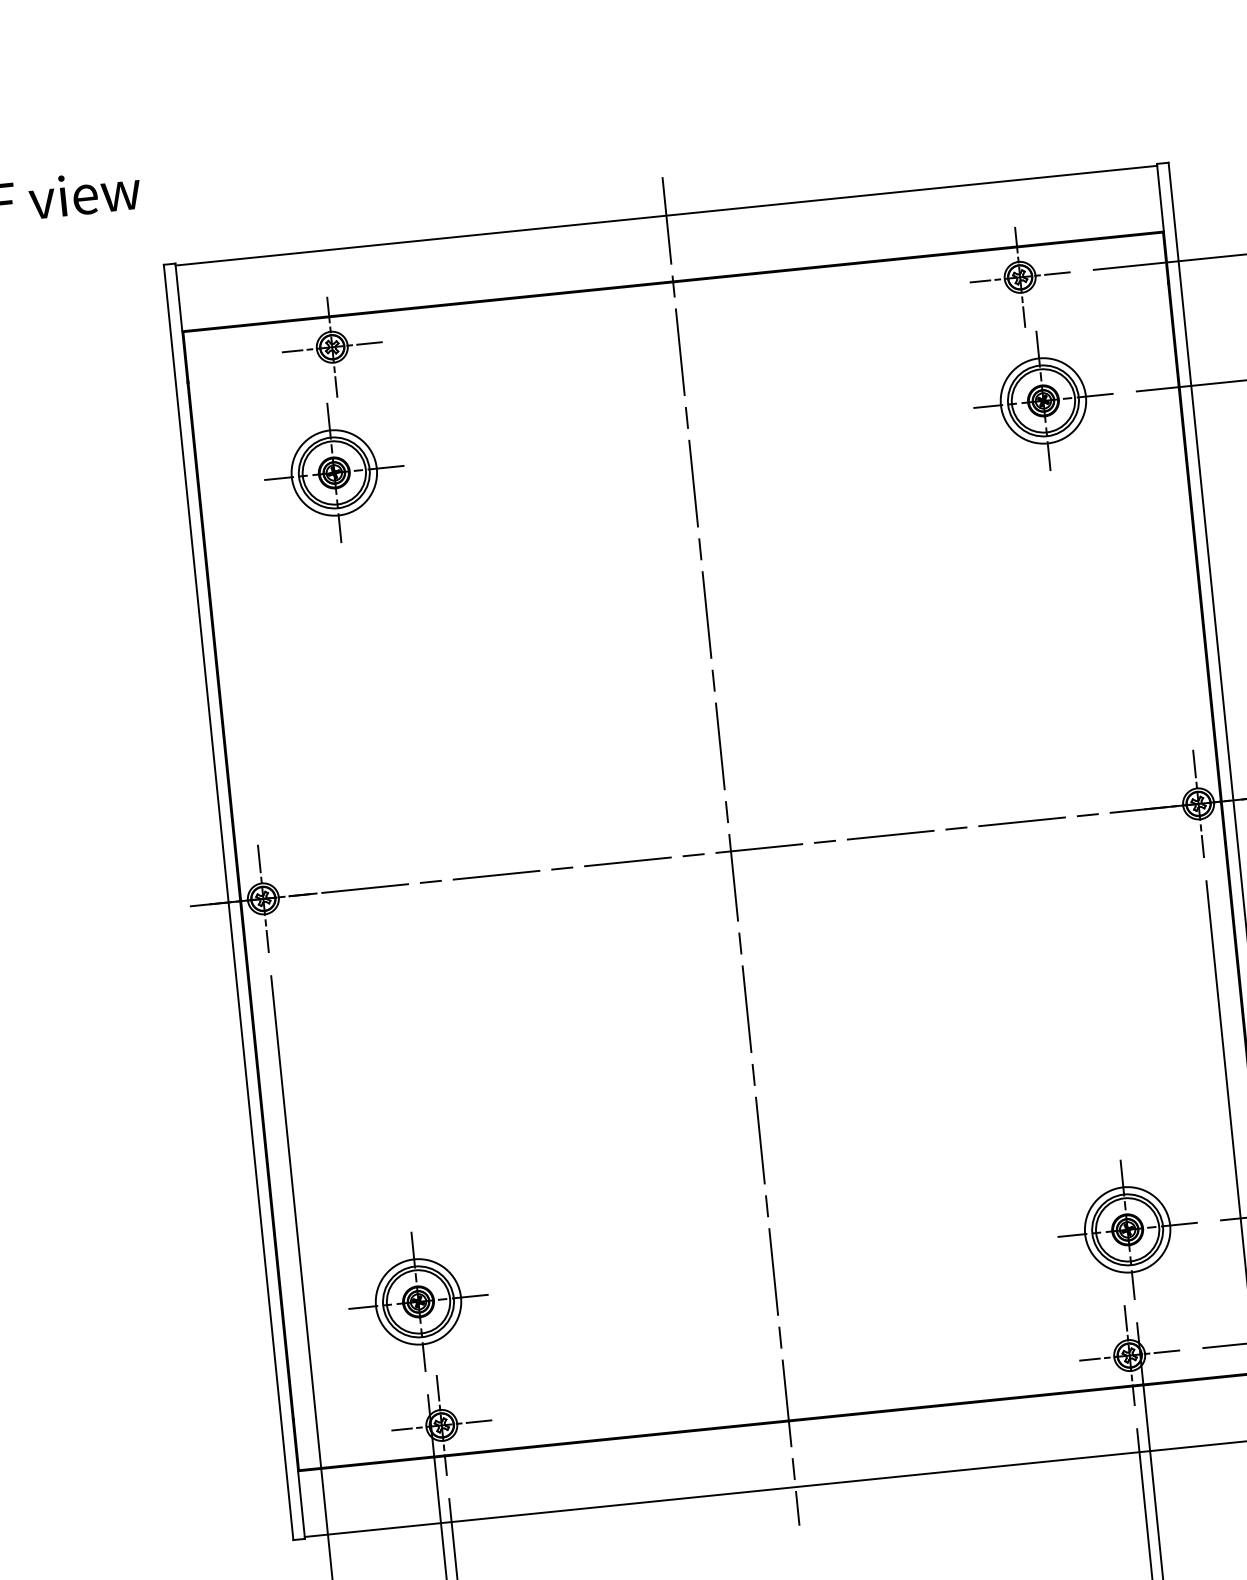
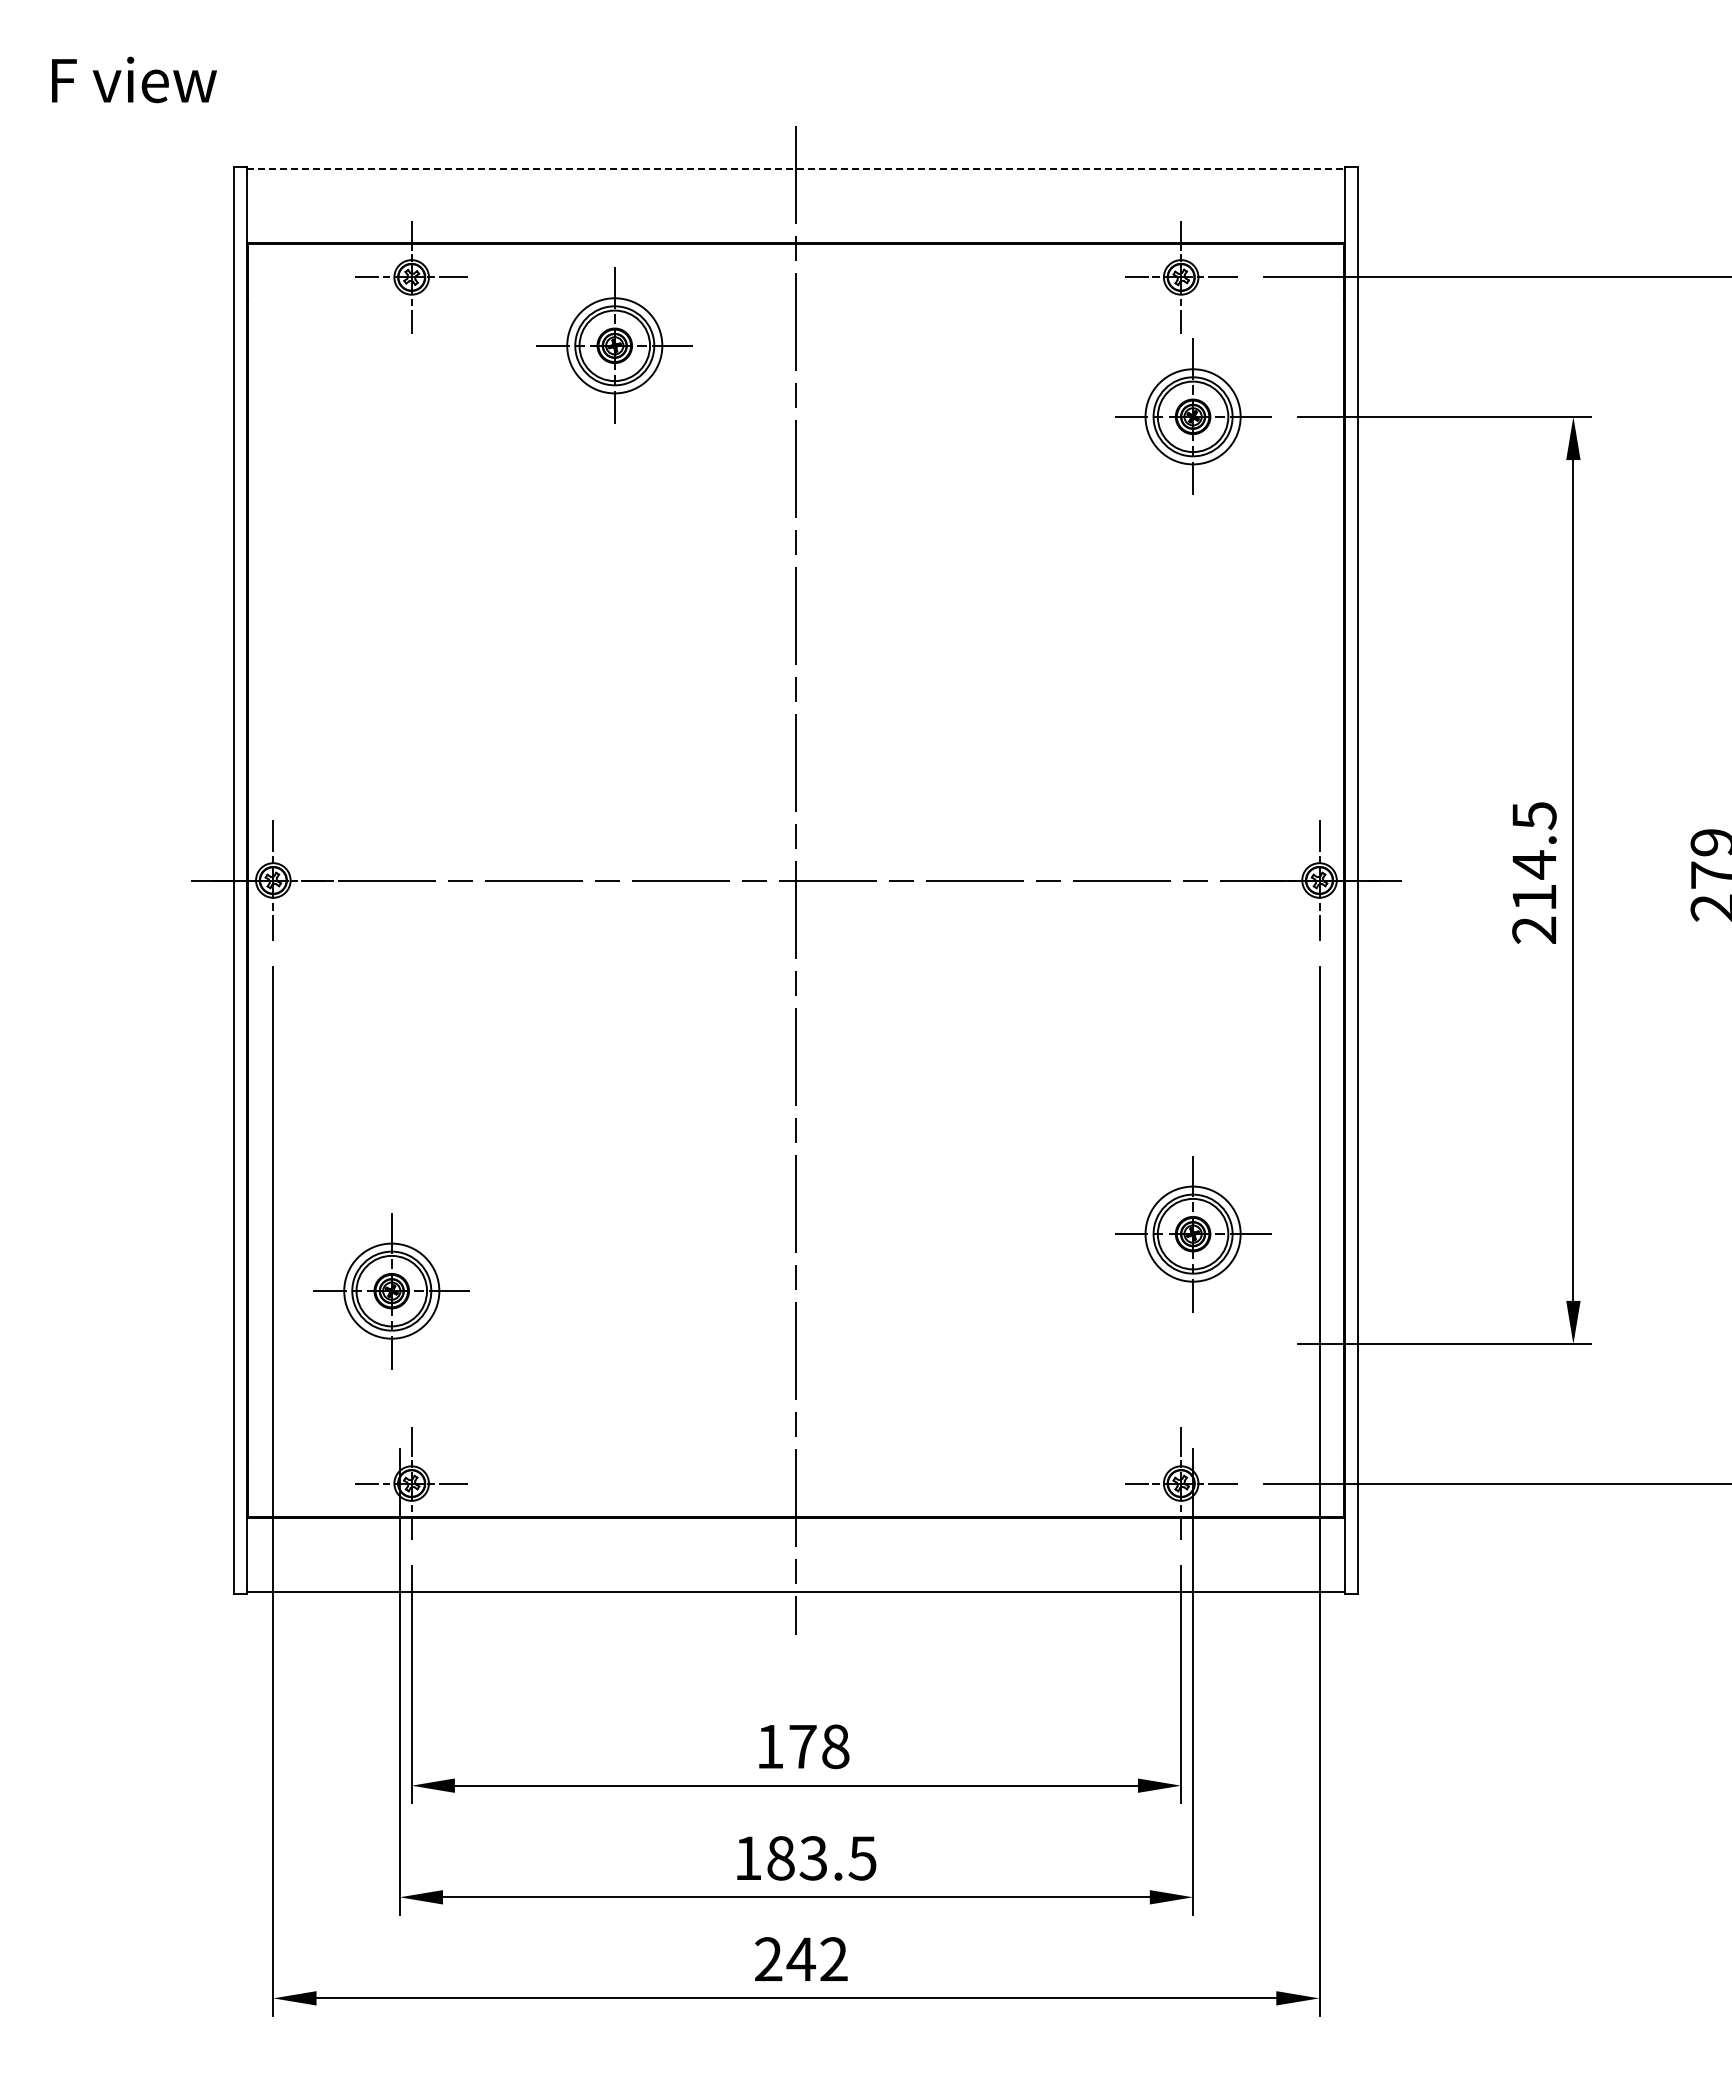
line: (666, 215) -> (796, 169), solid -> dashed
part: (334, 472) -> (614, 345), moved
part: (1128, 1230) -> (1193, 1234), moved
part: (418, 1302) -> (391, 1291), moved

